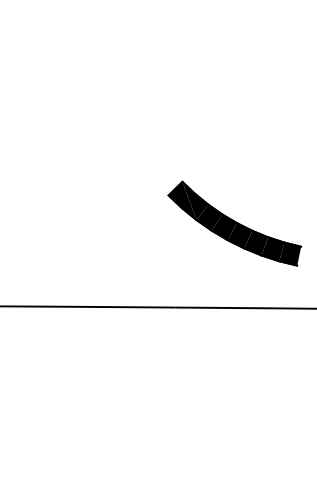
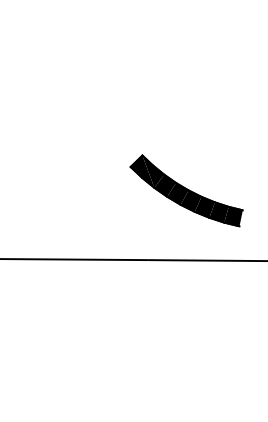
part: (234, 223) -> (186, 190), moved

